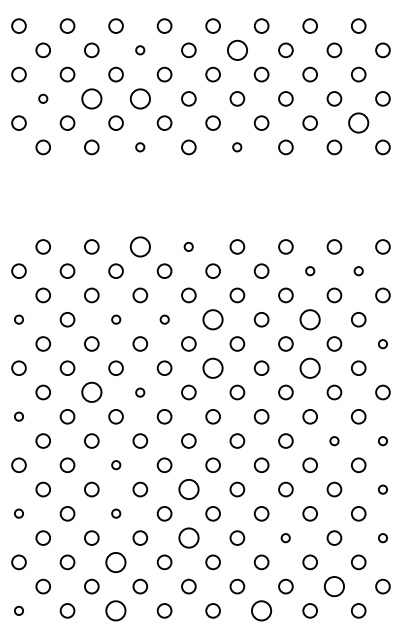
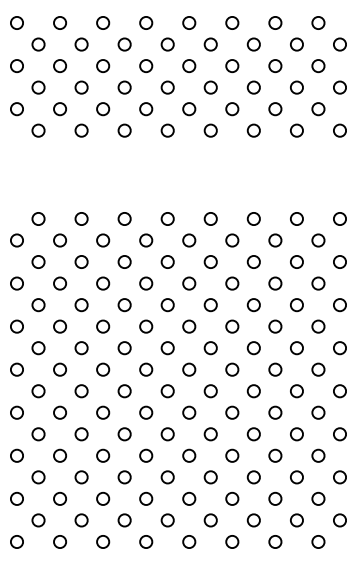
circle: (140, 50) -> (124, 44), size x1.67
circle: (237, 50) -> (210, 44), size x0.71
circle: (43, 98) -> (38, 87), size x1.67
circle: (91, 98) -> (81, 87), size x0.71
circle: (140, 98) -> (124, 87), size x0.71
circle: (358, 123) -> (318, 109), size x0.71
circle: (140, 147) -> (124, 130), size x1.67
circle: (237, 147) -> (210, 130), size x1.67
circle: (140, 246) -> (124, 218), size x0.71
circle: (188, 246) -> (167, 218), size x1.67
circle: (310, 271) -> (275, 240), size x1.67
circle: (358, 271) -> (318, 240), size x1.67
circle: (18, 319) -> (16, 283), size x1.67
circle: (116, 319) -> (103, 283), size x1.67
circle: (164, 319) -> (146, 283), size x1.67
circle: (213, 319) -> (189, 283), size x0.71
circle: (310, 319) -> (275, 283), size x0.71
circle: (382, 344) -> (339, 305), size x1.67
circle: (213, 368) -> (189, 326), size x0.71
circle: (310, 368) -> (275, 326), size x0.71
circle: (91, 392) -> (81, 348), size x0.71
circle: (140, 392) -> (124, 348), size x1.67
circle: (18, 416) -> (16, 369), size x1.67
circle: (333, 441) -> (296, 391), size x1.67
circle: (382, 441) -> (339, 391), size x1.67
circle: (116, 464) -> (103, 412), size x1.67
circle: (188, 489) -> (167, 434), size x0.71
circle: (382, 489) -> (339, 434), size x1.67
circle: (18, 513) -> (16, 455), size x1.67
circle: (116, 513) -> (103, 455), size x1.67
circle: (188, 538) -> (167, 477), size x0.71
circle: (285, 538) -> (253, 477), size x1.67
circle: (382, 538) -> (339, 477), size x1.67
circle: (116, 561) -> (103, 498), size x0.71
circle: (333, 586) -> (296, 520), size x0.71
circle: (18, 610) -> (16, 541), size x1.67
circle: (116, 610) -> (103, 541), size x0.71
circle: (261, 610) -> (232, 541), size x0.71

